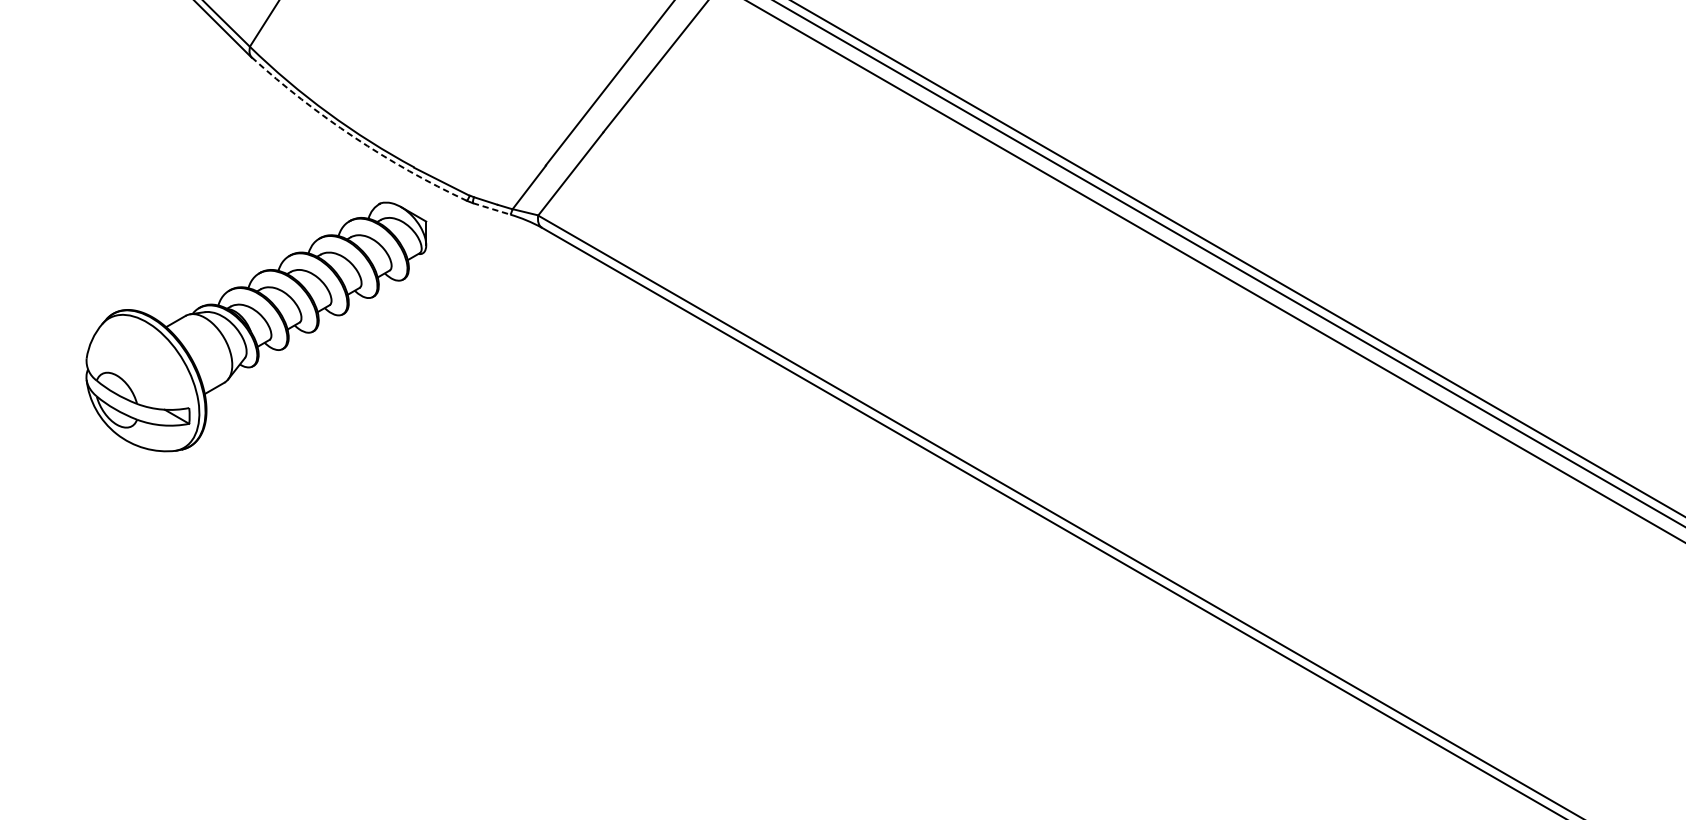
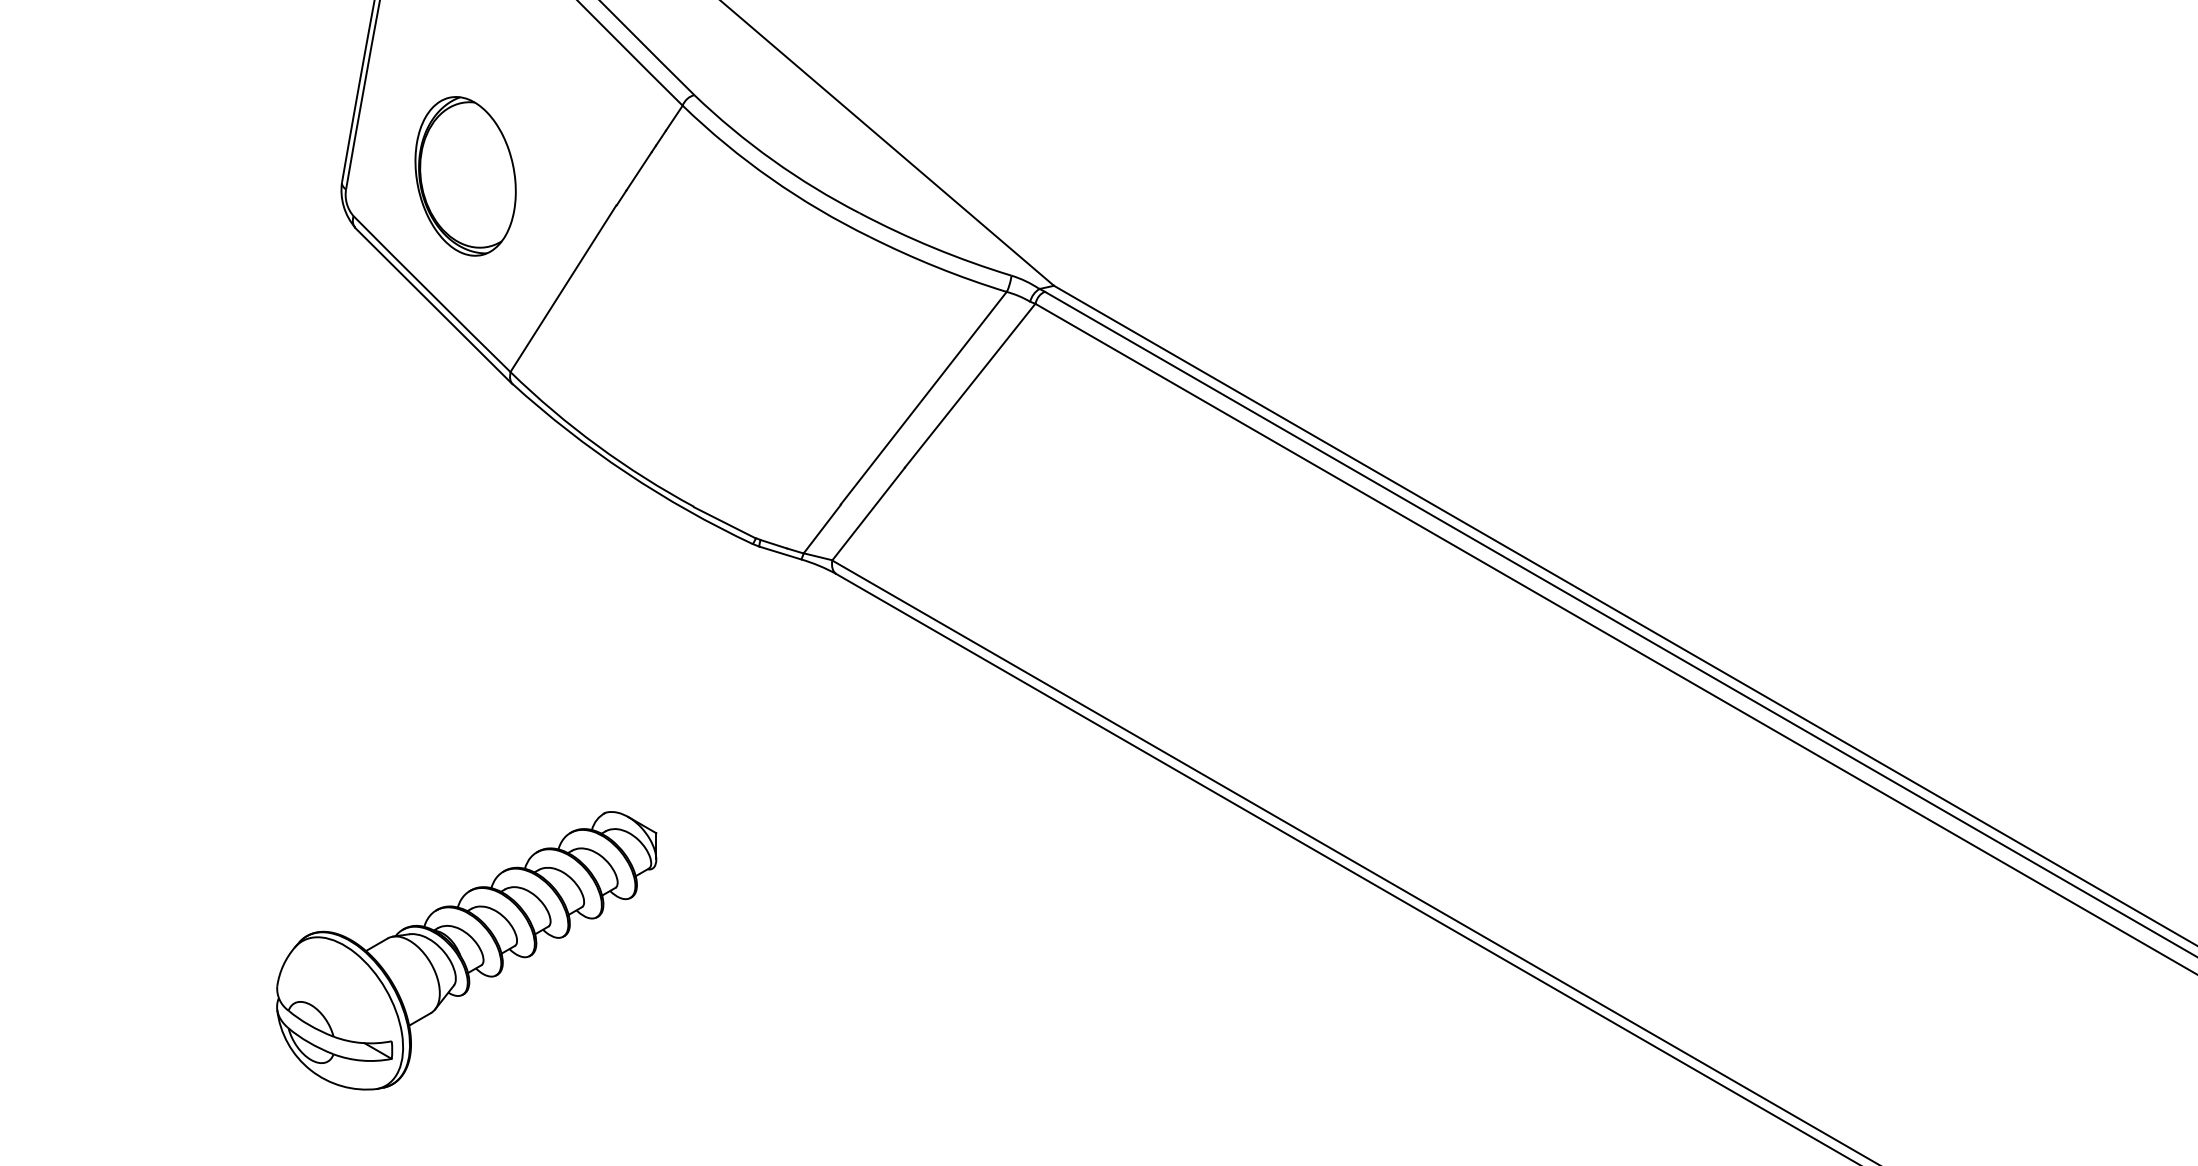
arc: (353, 137) -> (626, 473), dashed -> solid
line: (491, 209) -> (780, 553), dashed -> solid
part: (256, 326) -> (466, 950), moved

